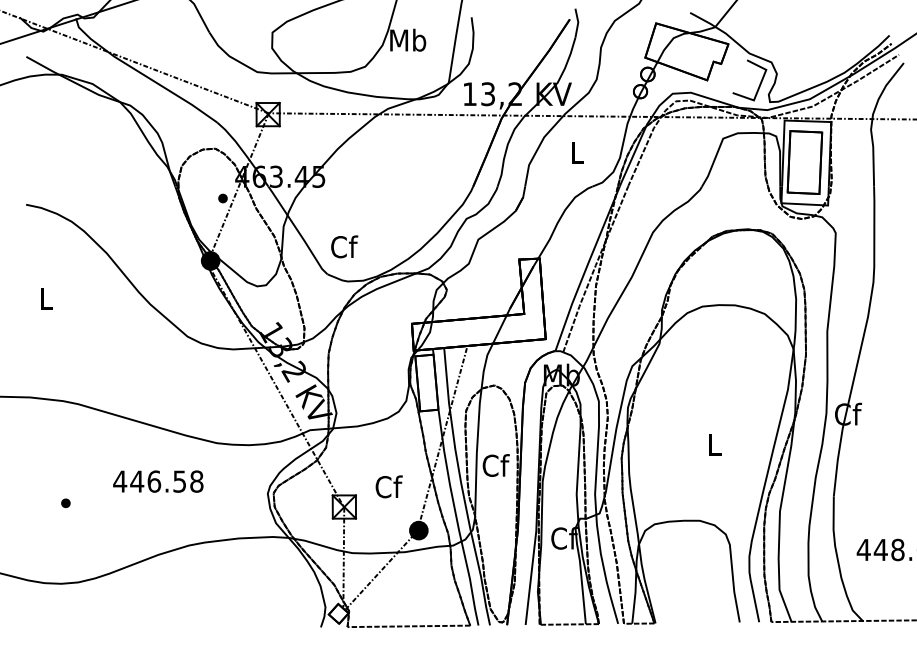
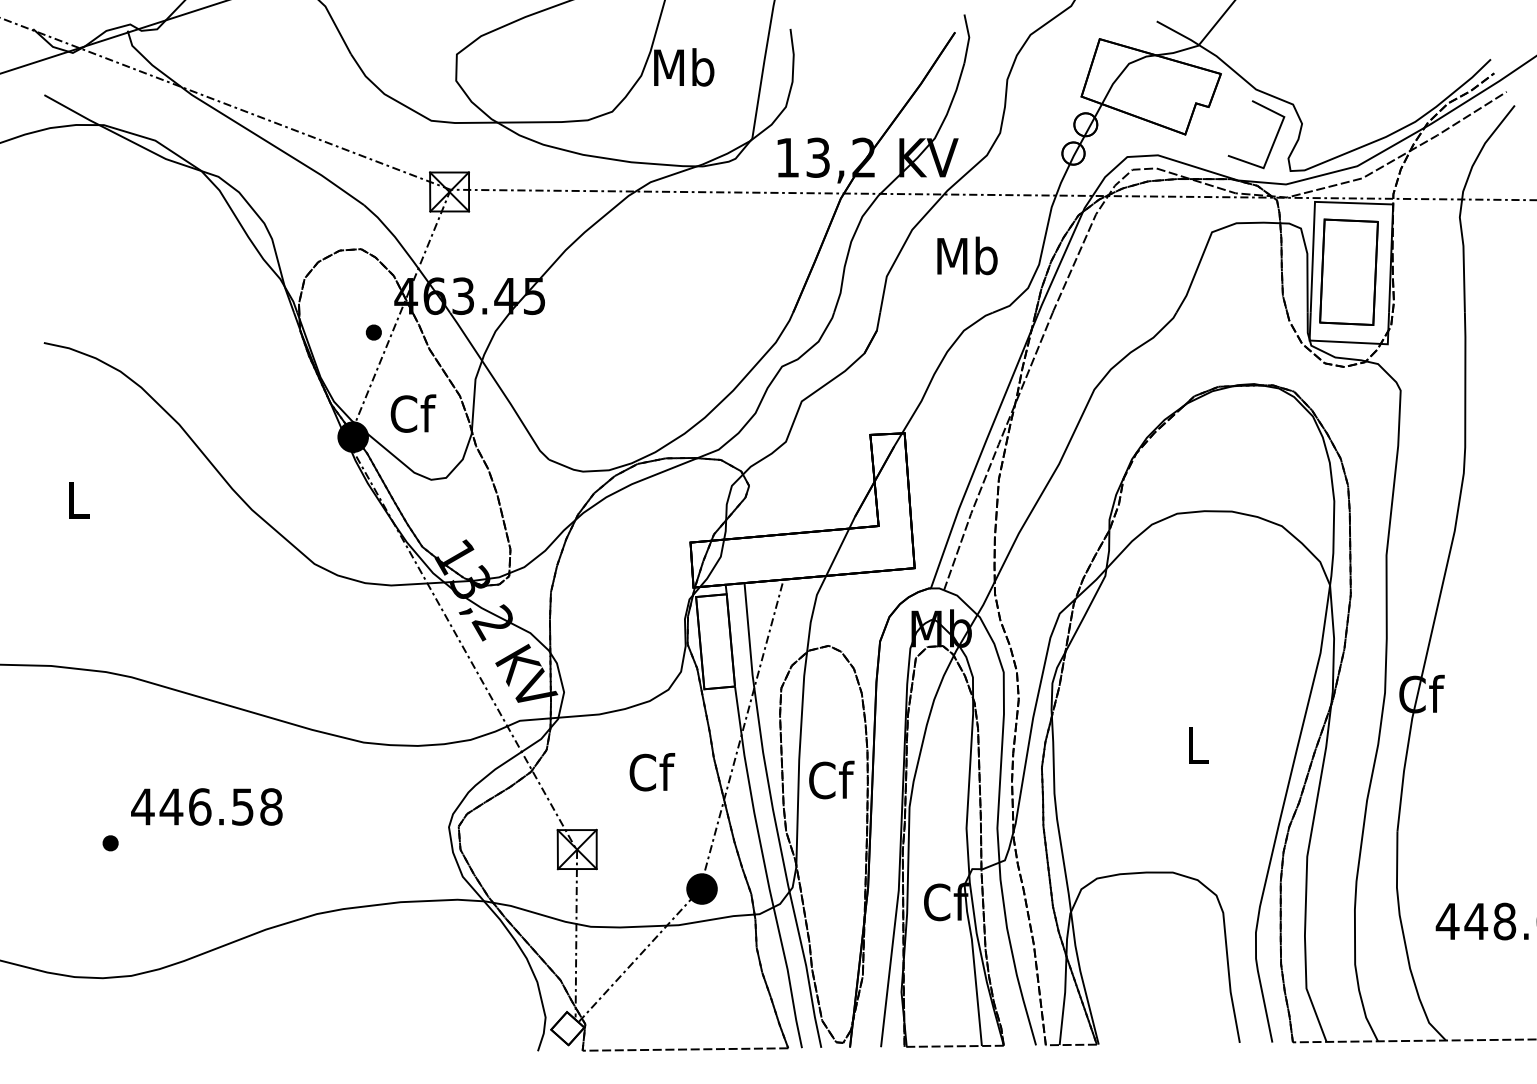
text: (577, 152) -> (967, 255), L -> Mb
text: (344, 246) -> (413, 412), moved
text: (158, 481) -> (207, 806), moved
text: (388, 486) -> (651, 771), moved

